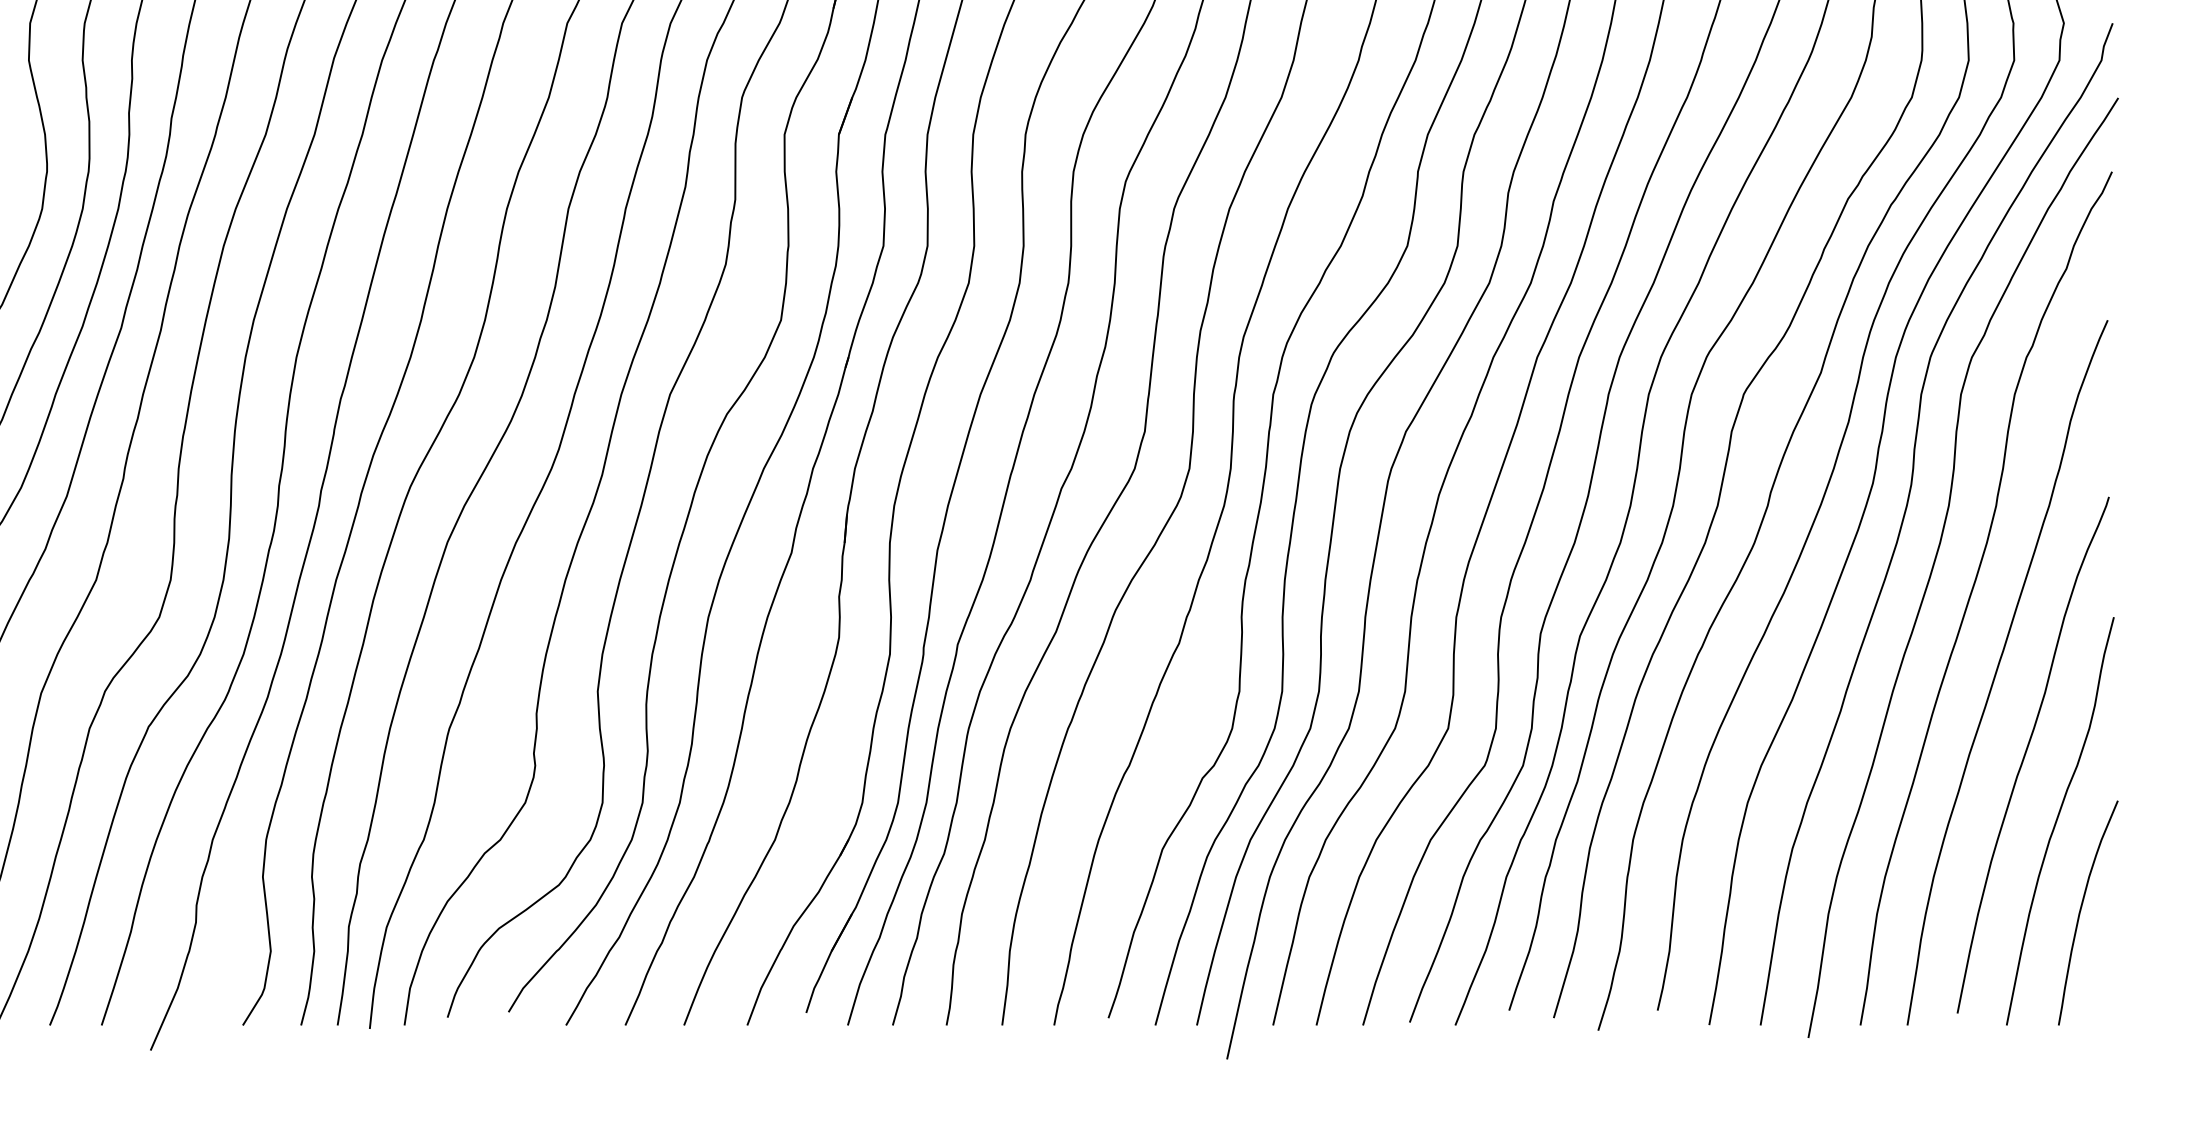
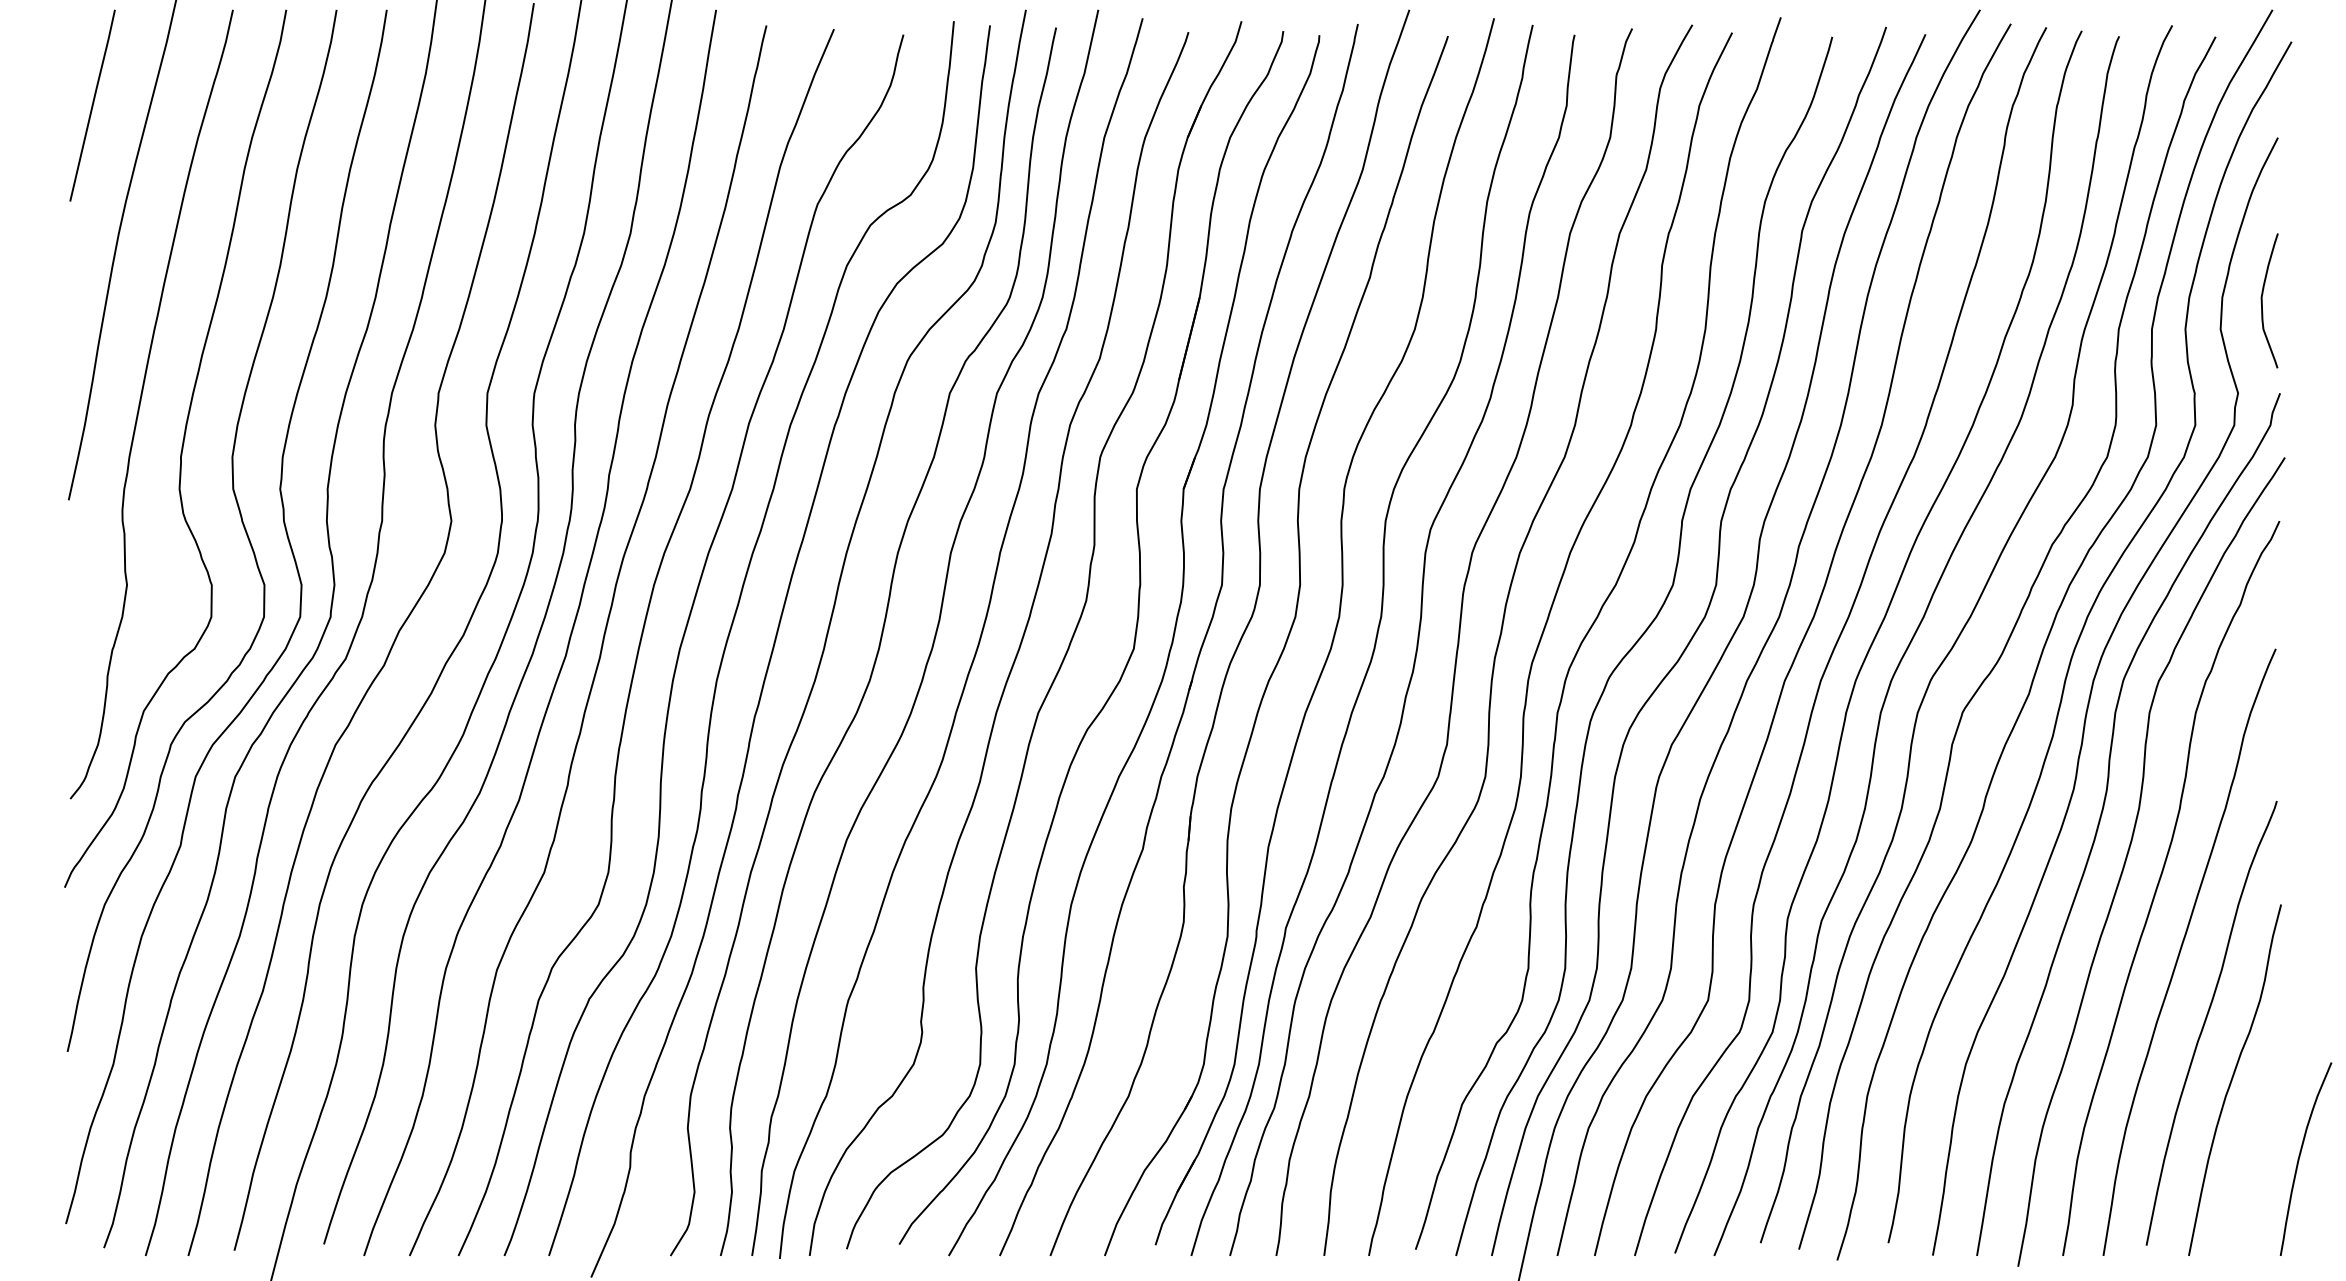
curve: (2081, 911) -> (2300, 1157), moved

